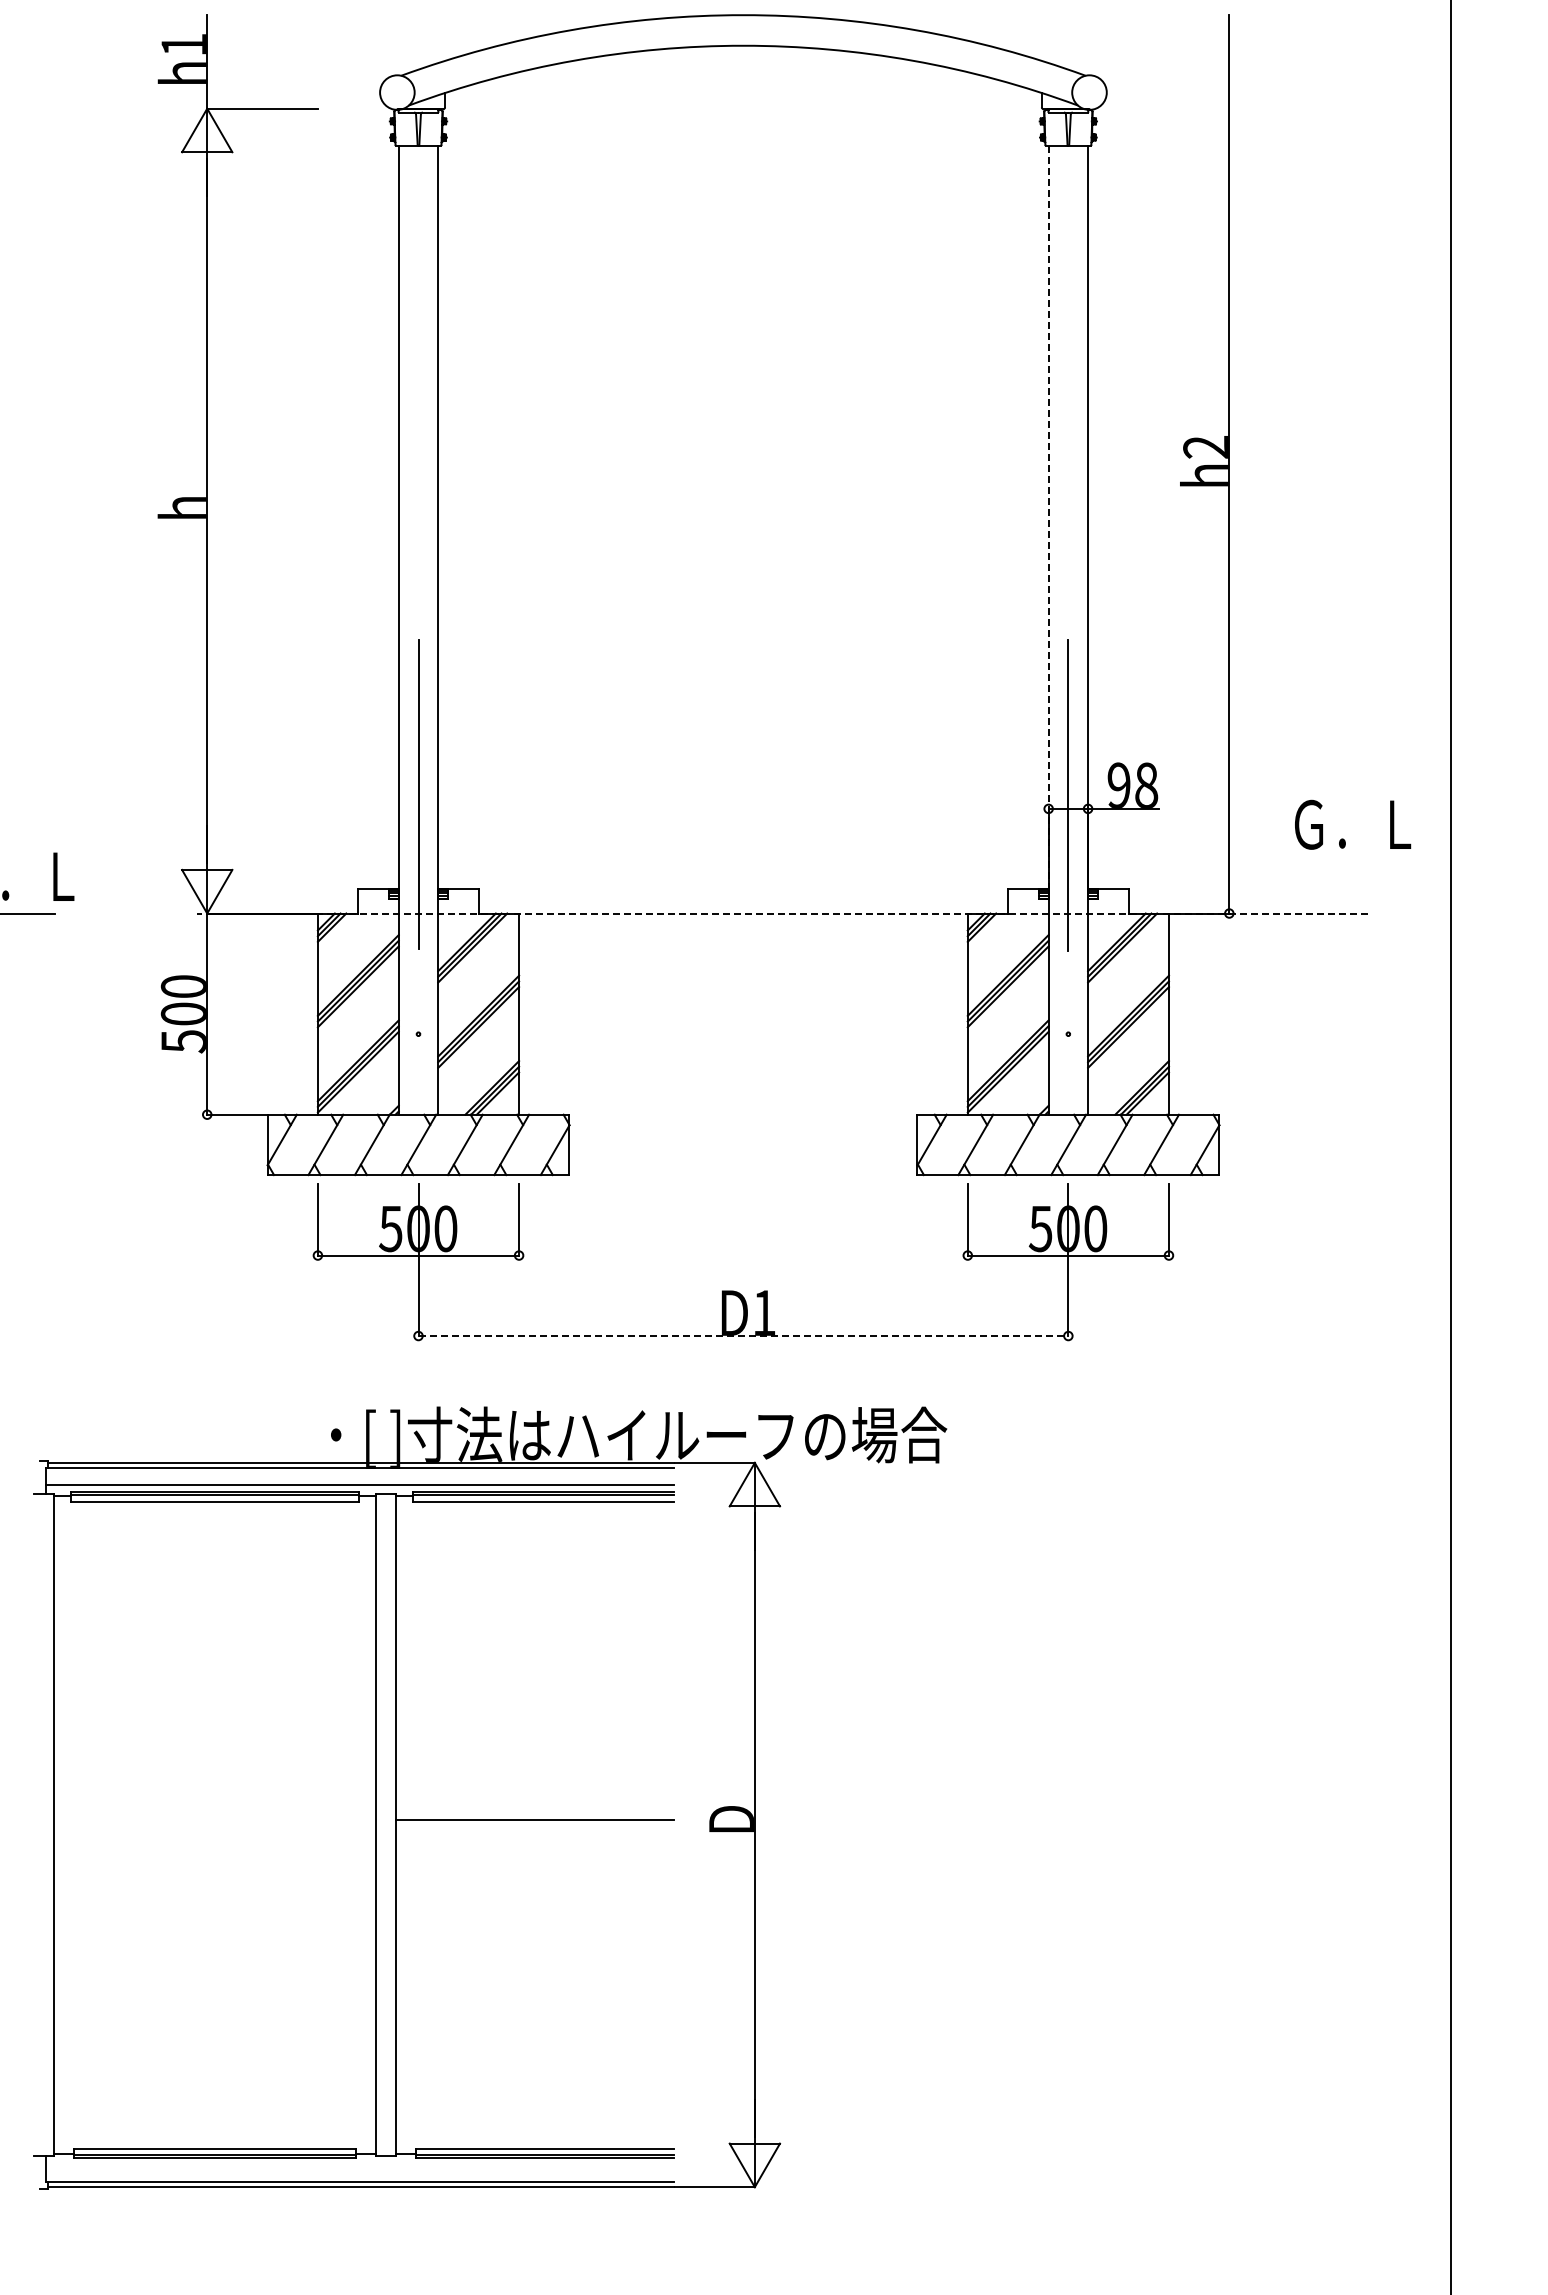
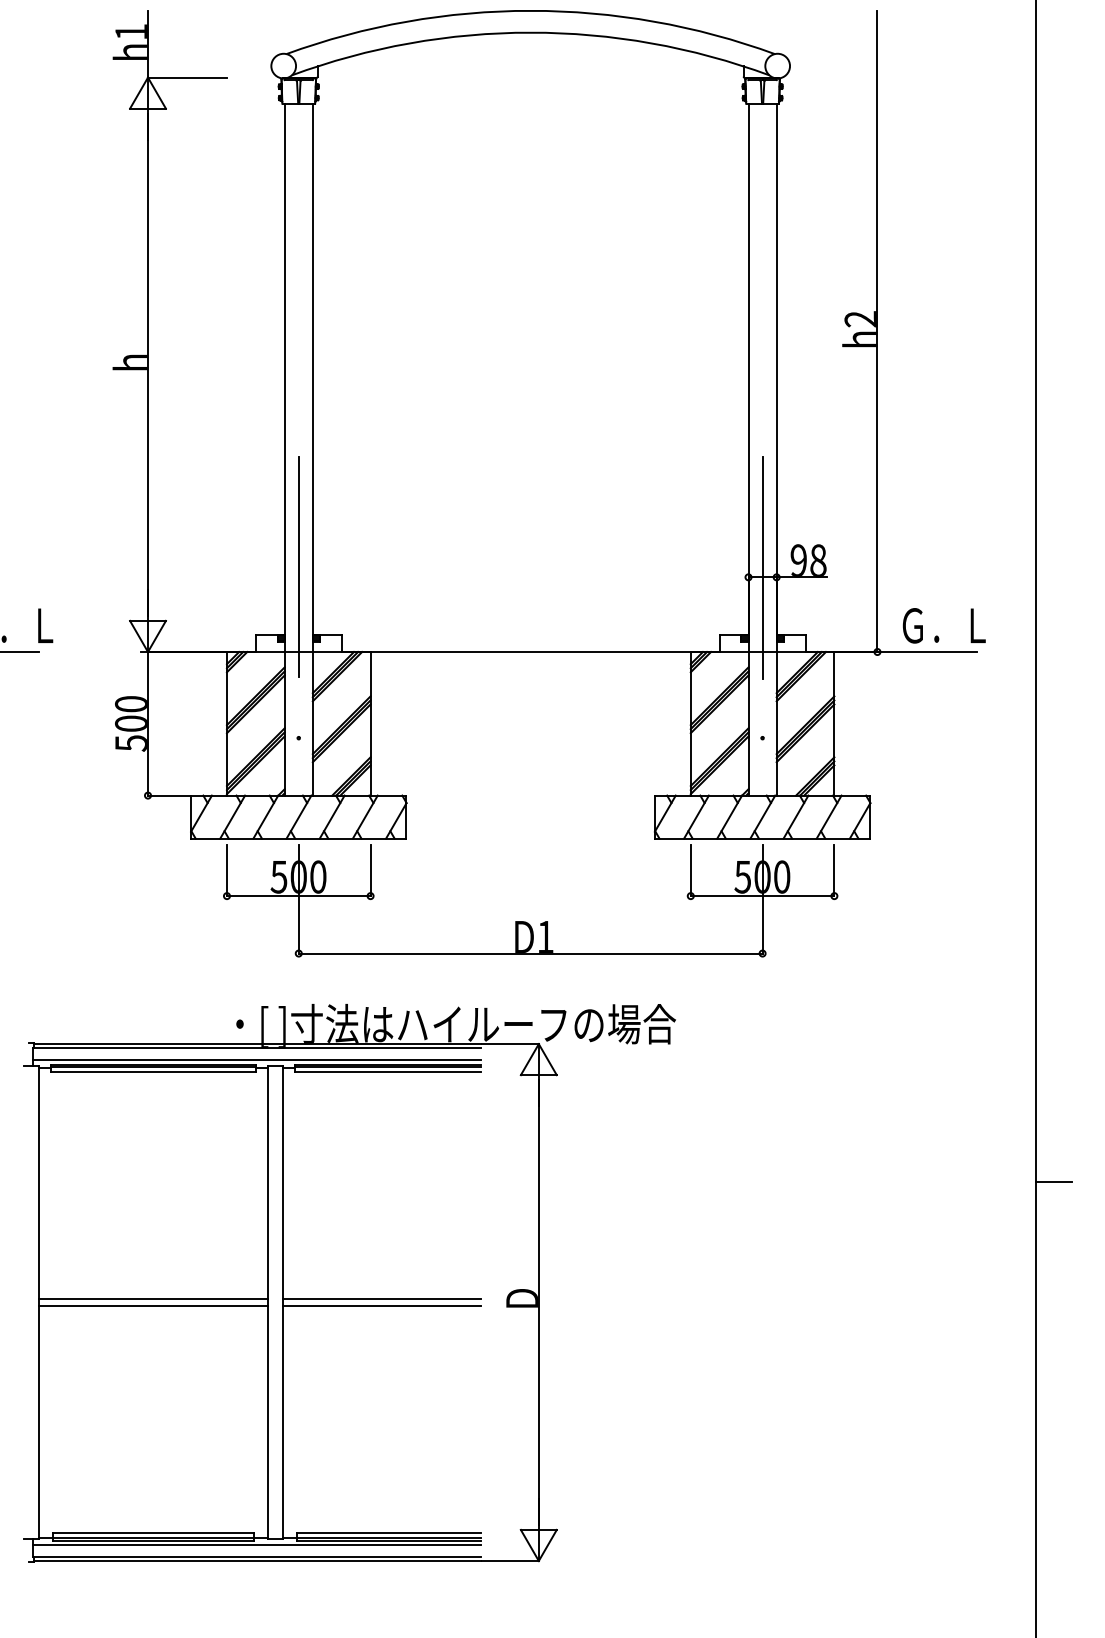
line: (1048, 517) -> (748, 369), dashed -> solid
text: (1353, 824) -> (944, 625), moved
line: (782, 913) -> (558, 651), dashed -> solid
line: (743, 1336) -> (530, 953), dashed -> solid
line: (1476, 1656) -> (1053, 1182), added
line: (214, 1820) -> (153, 1299), added
line: (214, 1829) -> (153, 1305), added
line: (534, 1829) -> (381, 1305), added
line: (360, 2164) -> (257, 1544), added

